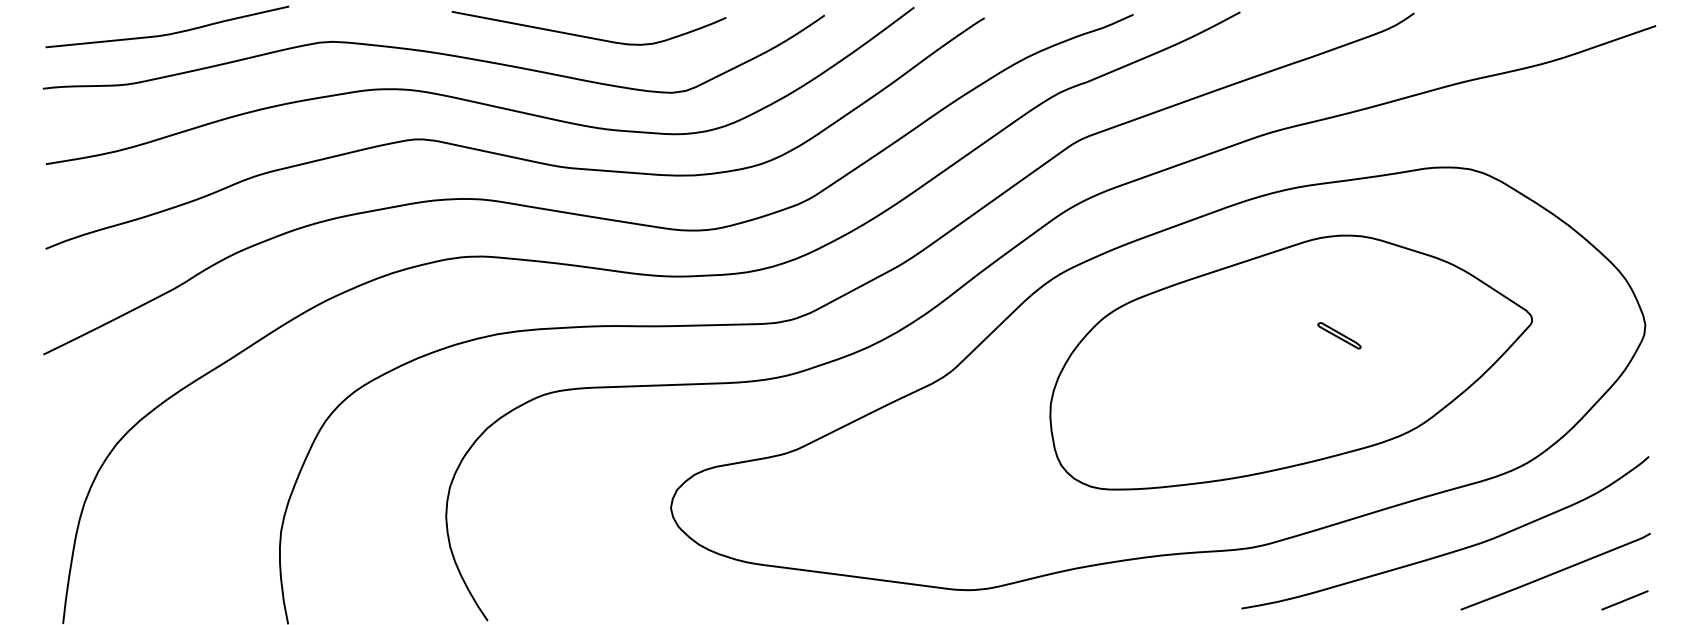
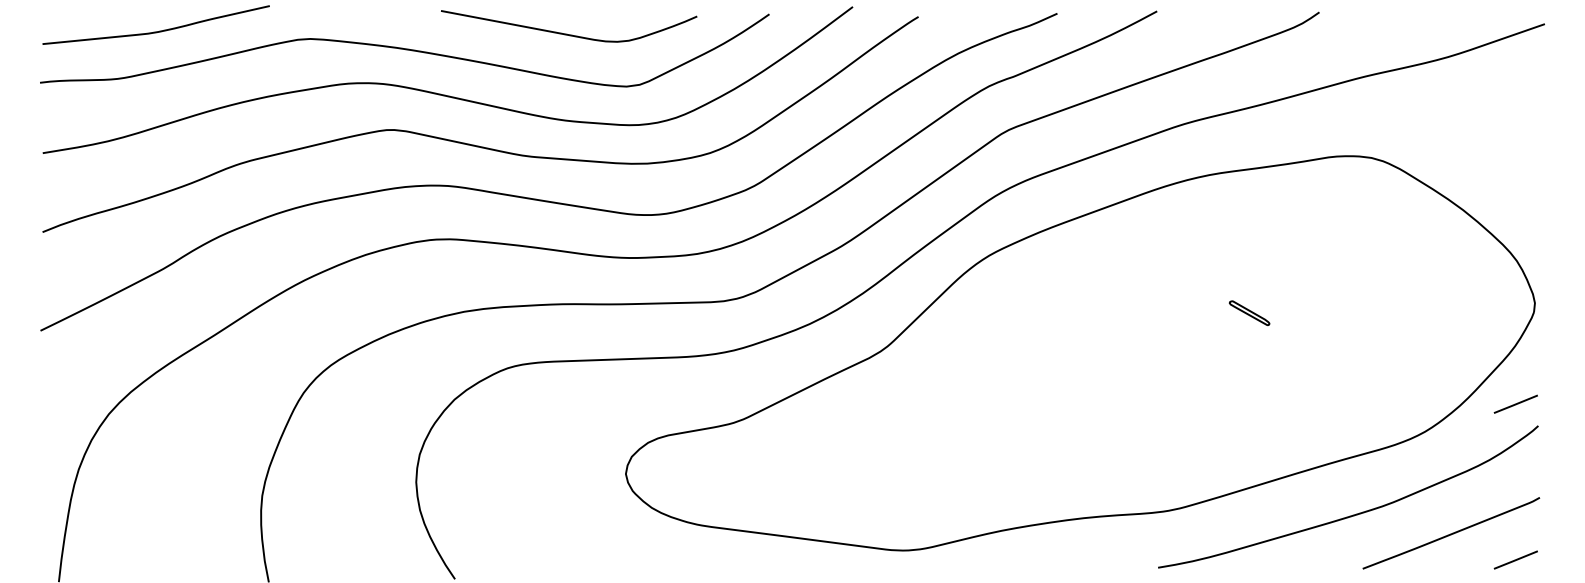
curve: (588, 36) -> (568, 34), moved
part: (1290, 362) -> (1203, 338), removed
line: (1624, 433) -> (1515, 404), added

